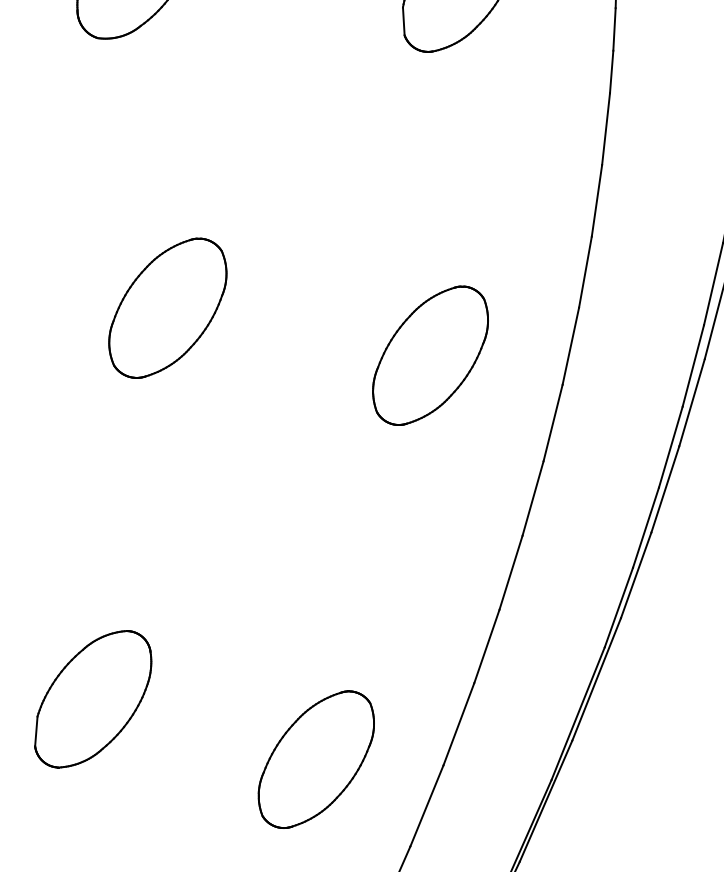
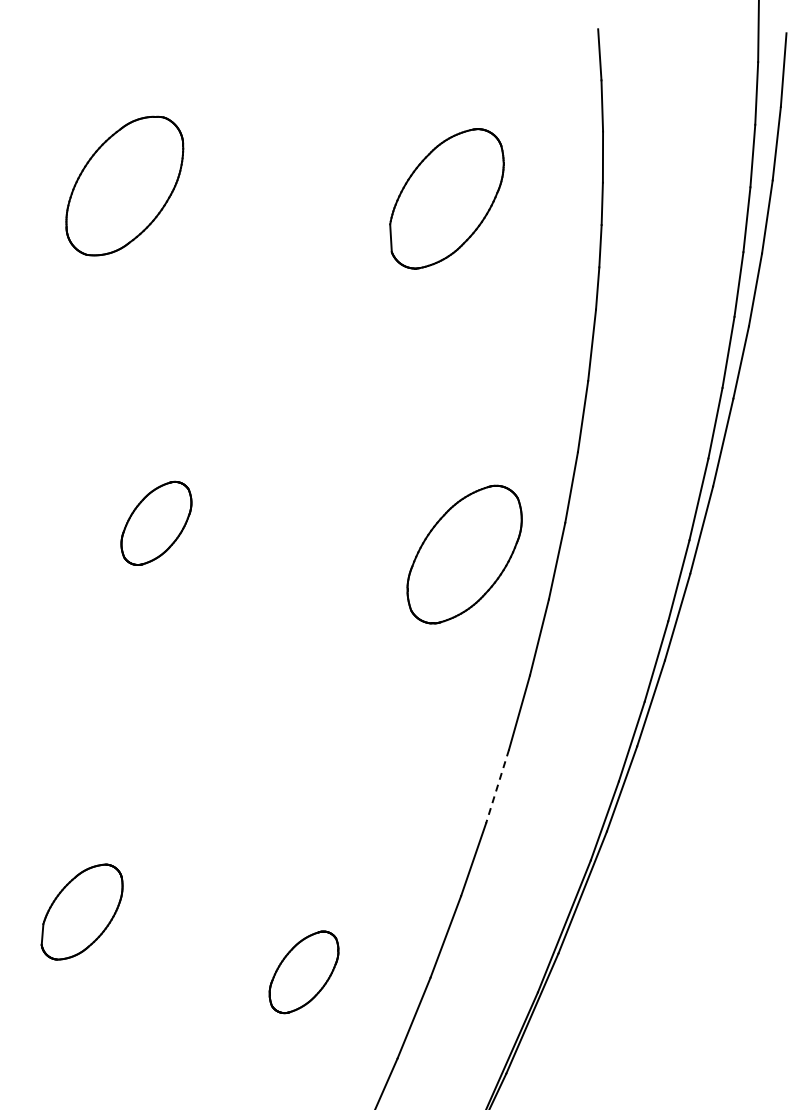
part: (167, 308) -> (156, 523), size x0.6
part: (430, 355) -> (464, 554), moved
line: (510, 572) -> (497, 786), solid -> dashed
part: (92, 698) -> (81, 911), size x0.7
part: (315, 759) -> (303, 972), size x0.6

